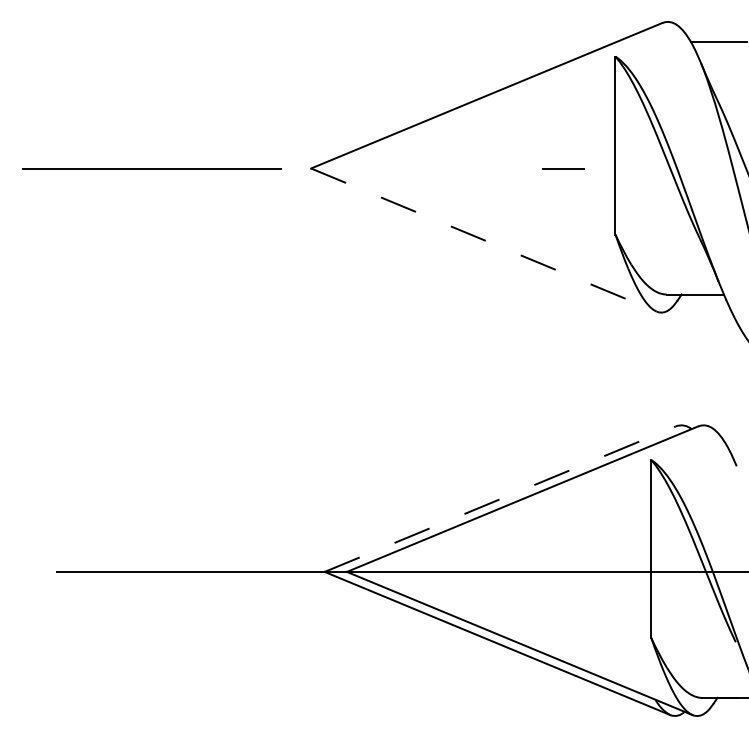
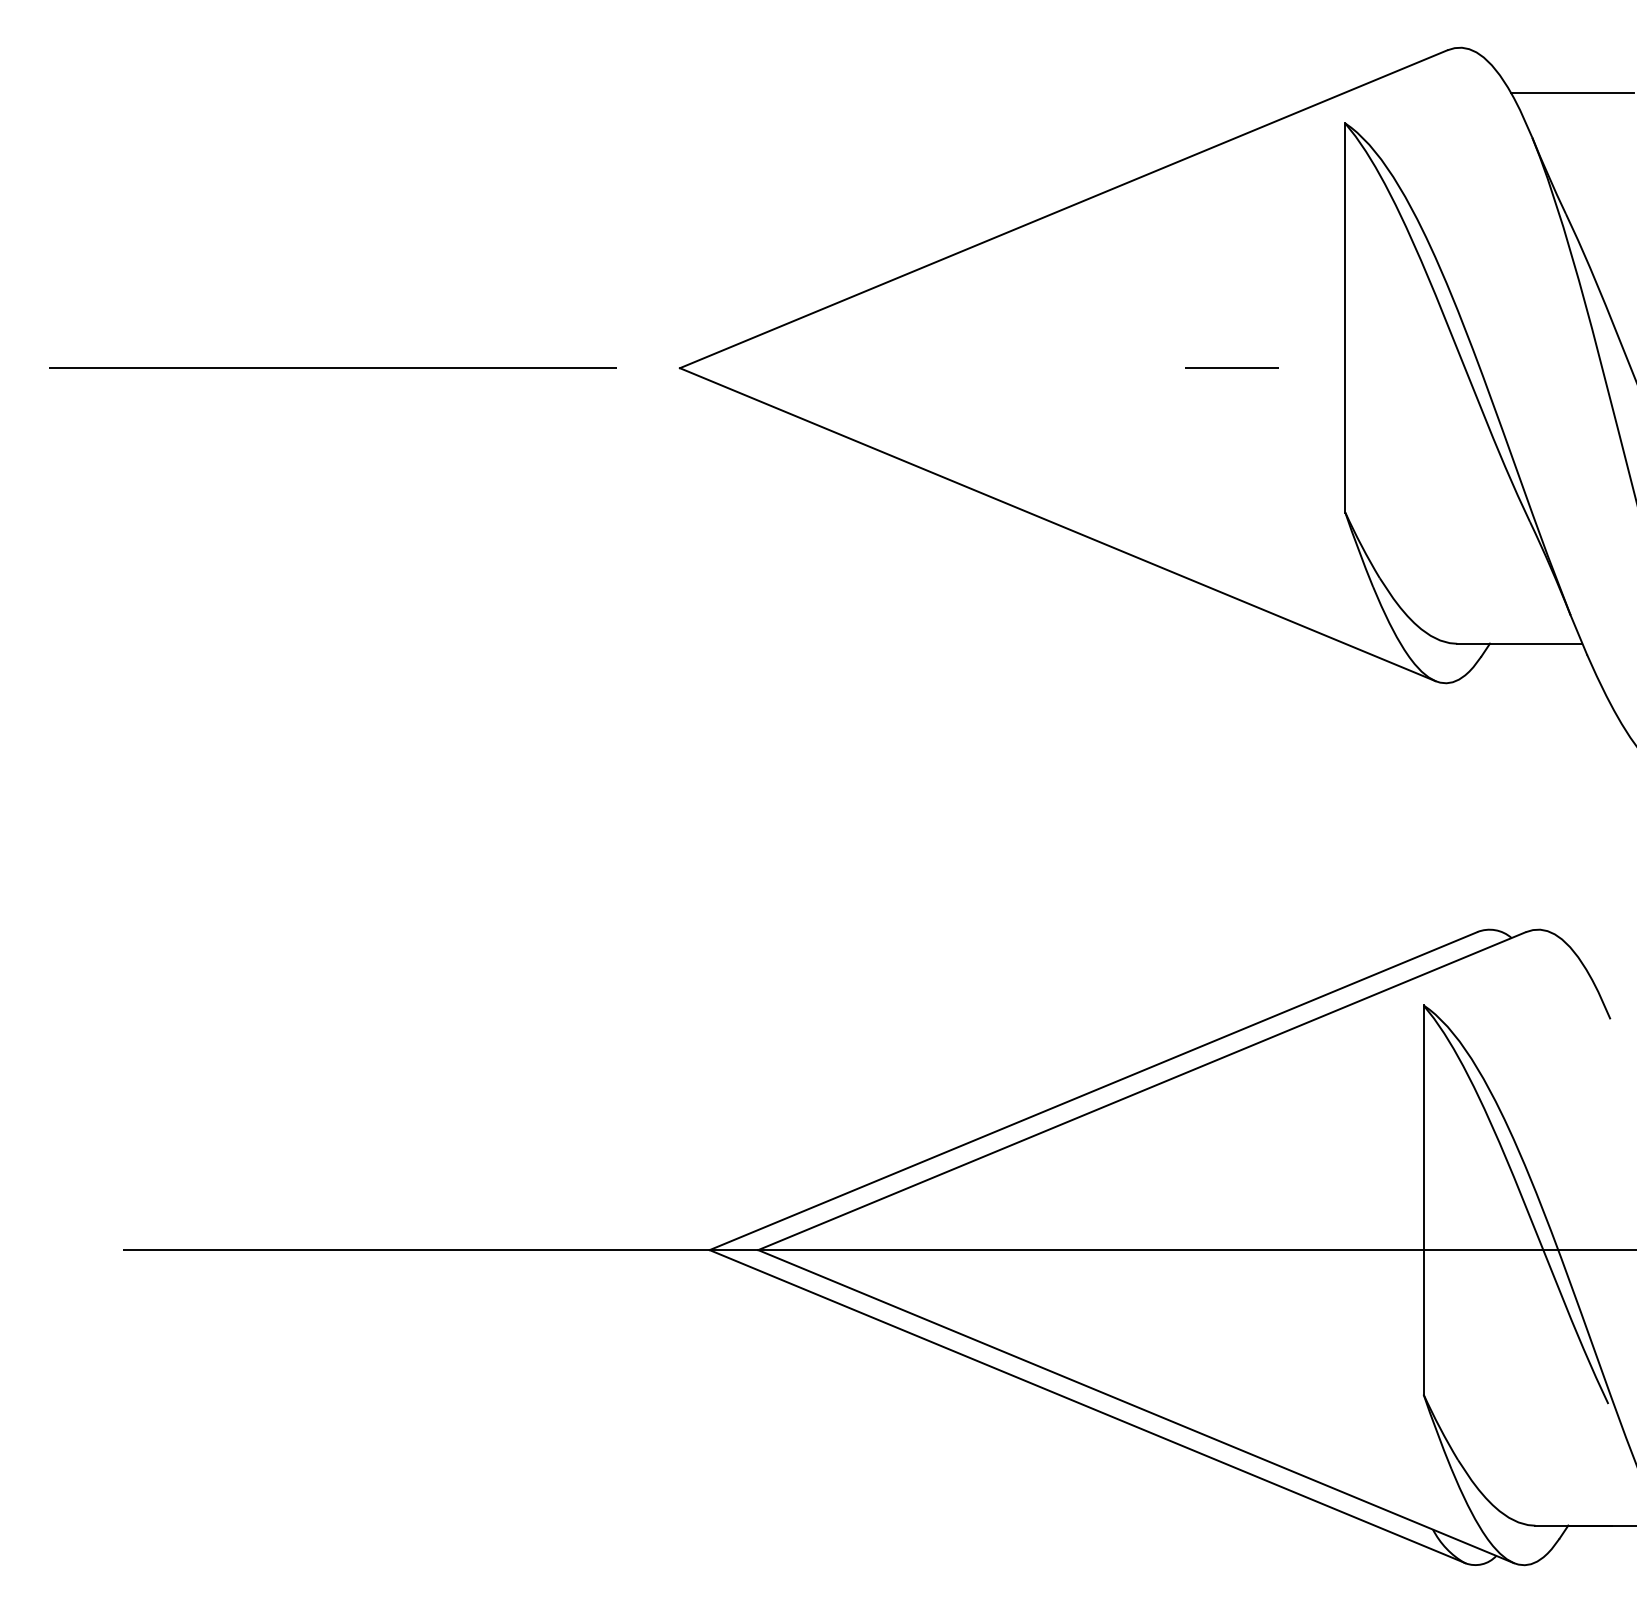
line: (484, 240) -> (1058, 525), dashed -> solid
line: (500, 499) -> (1093, 1091), dashed -> solid

